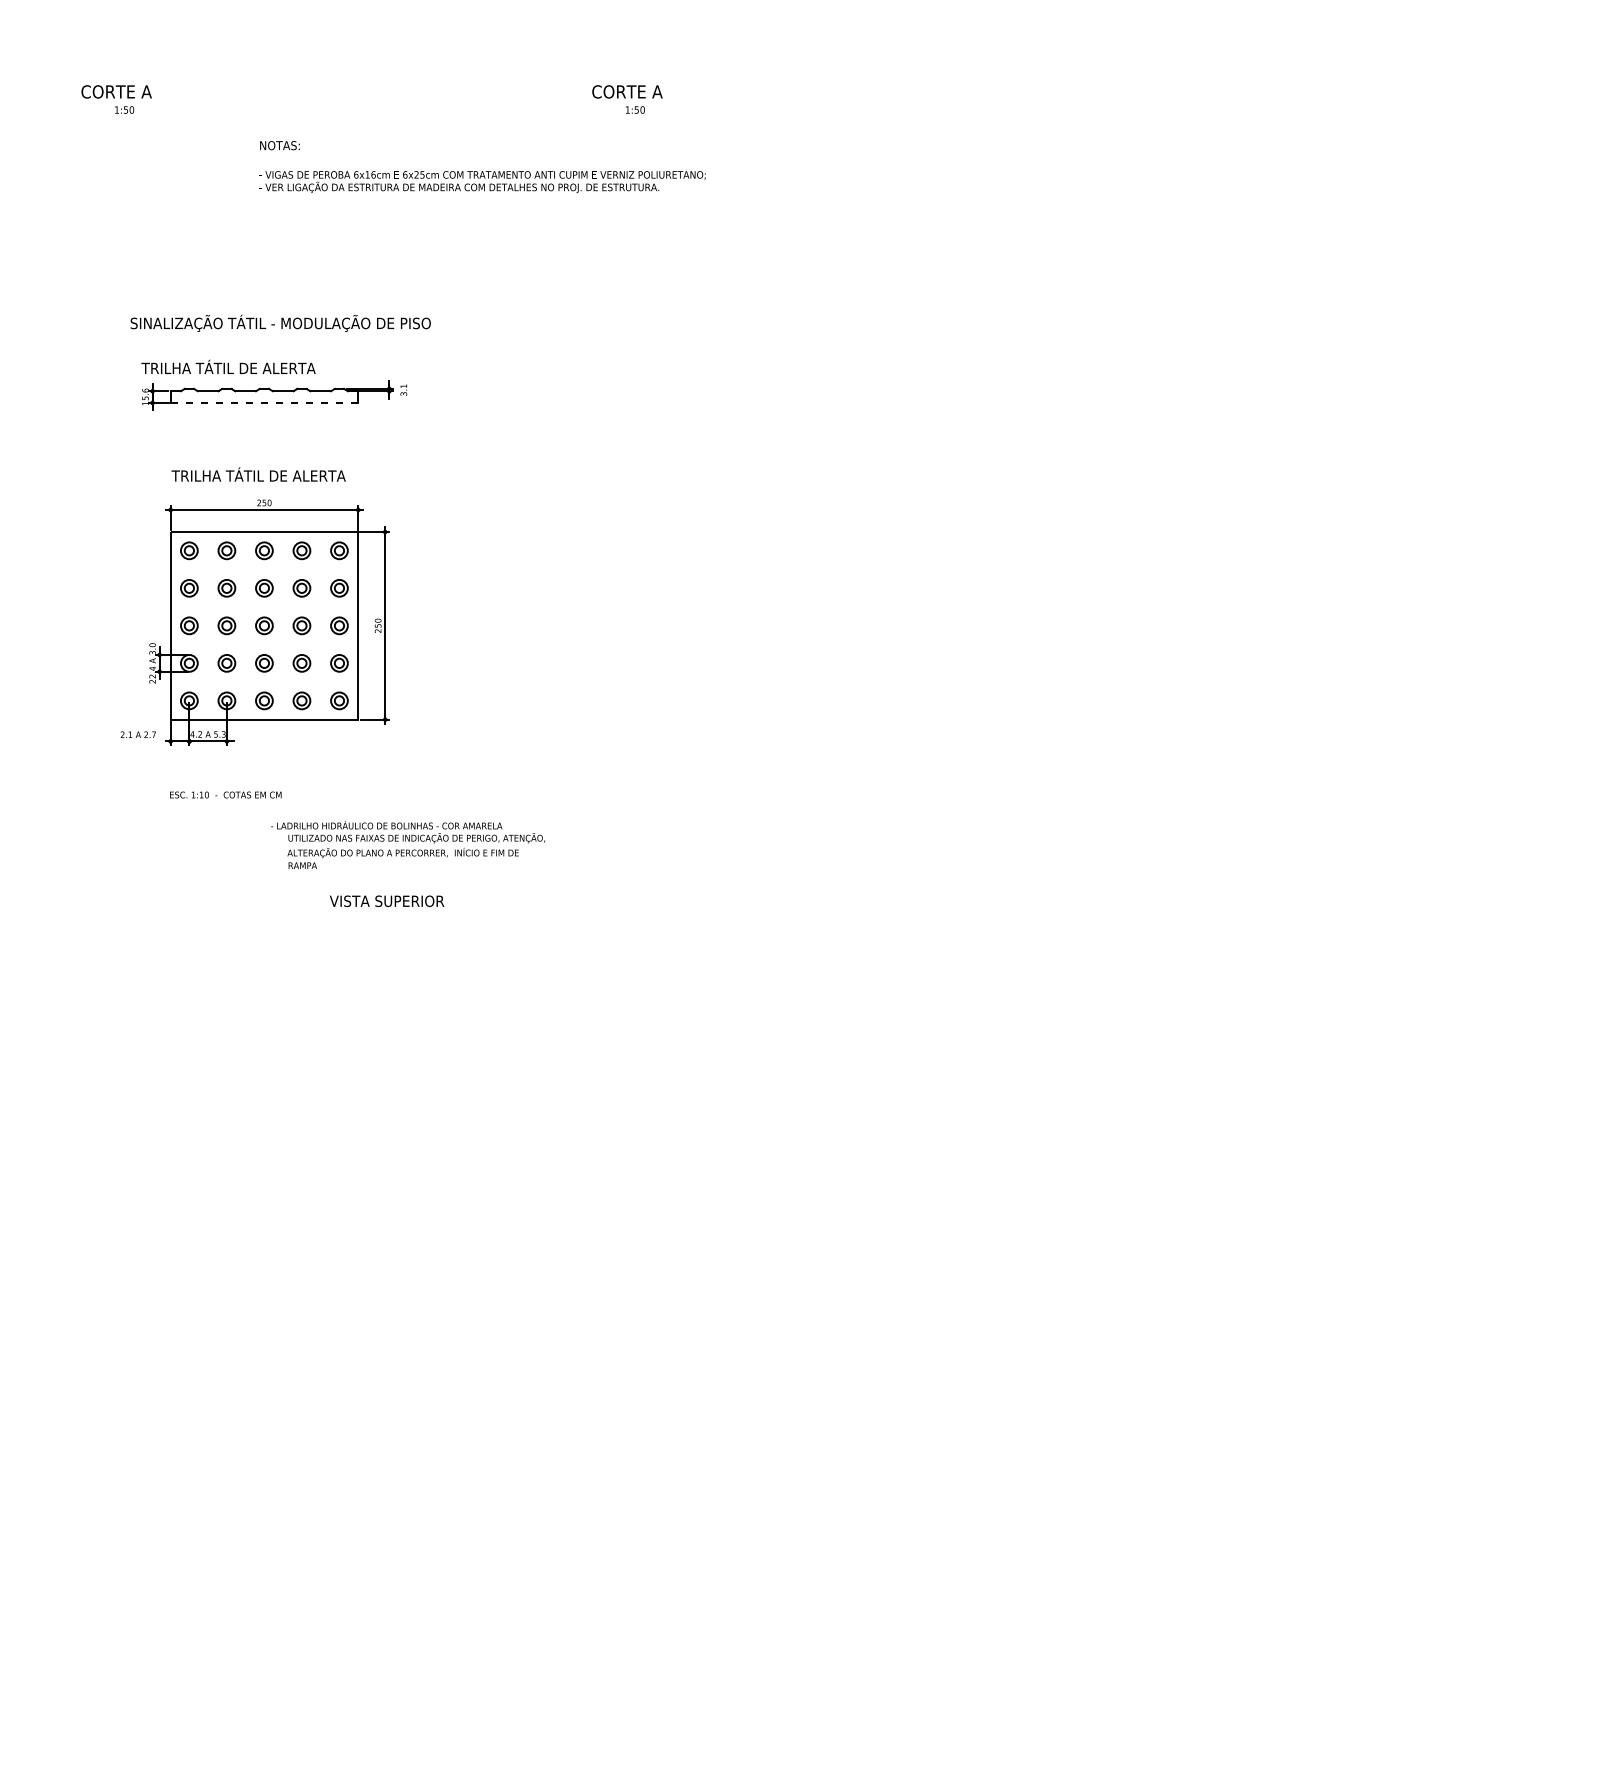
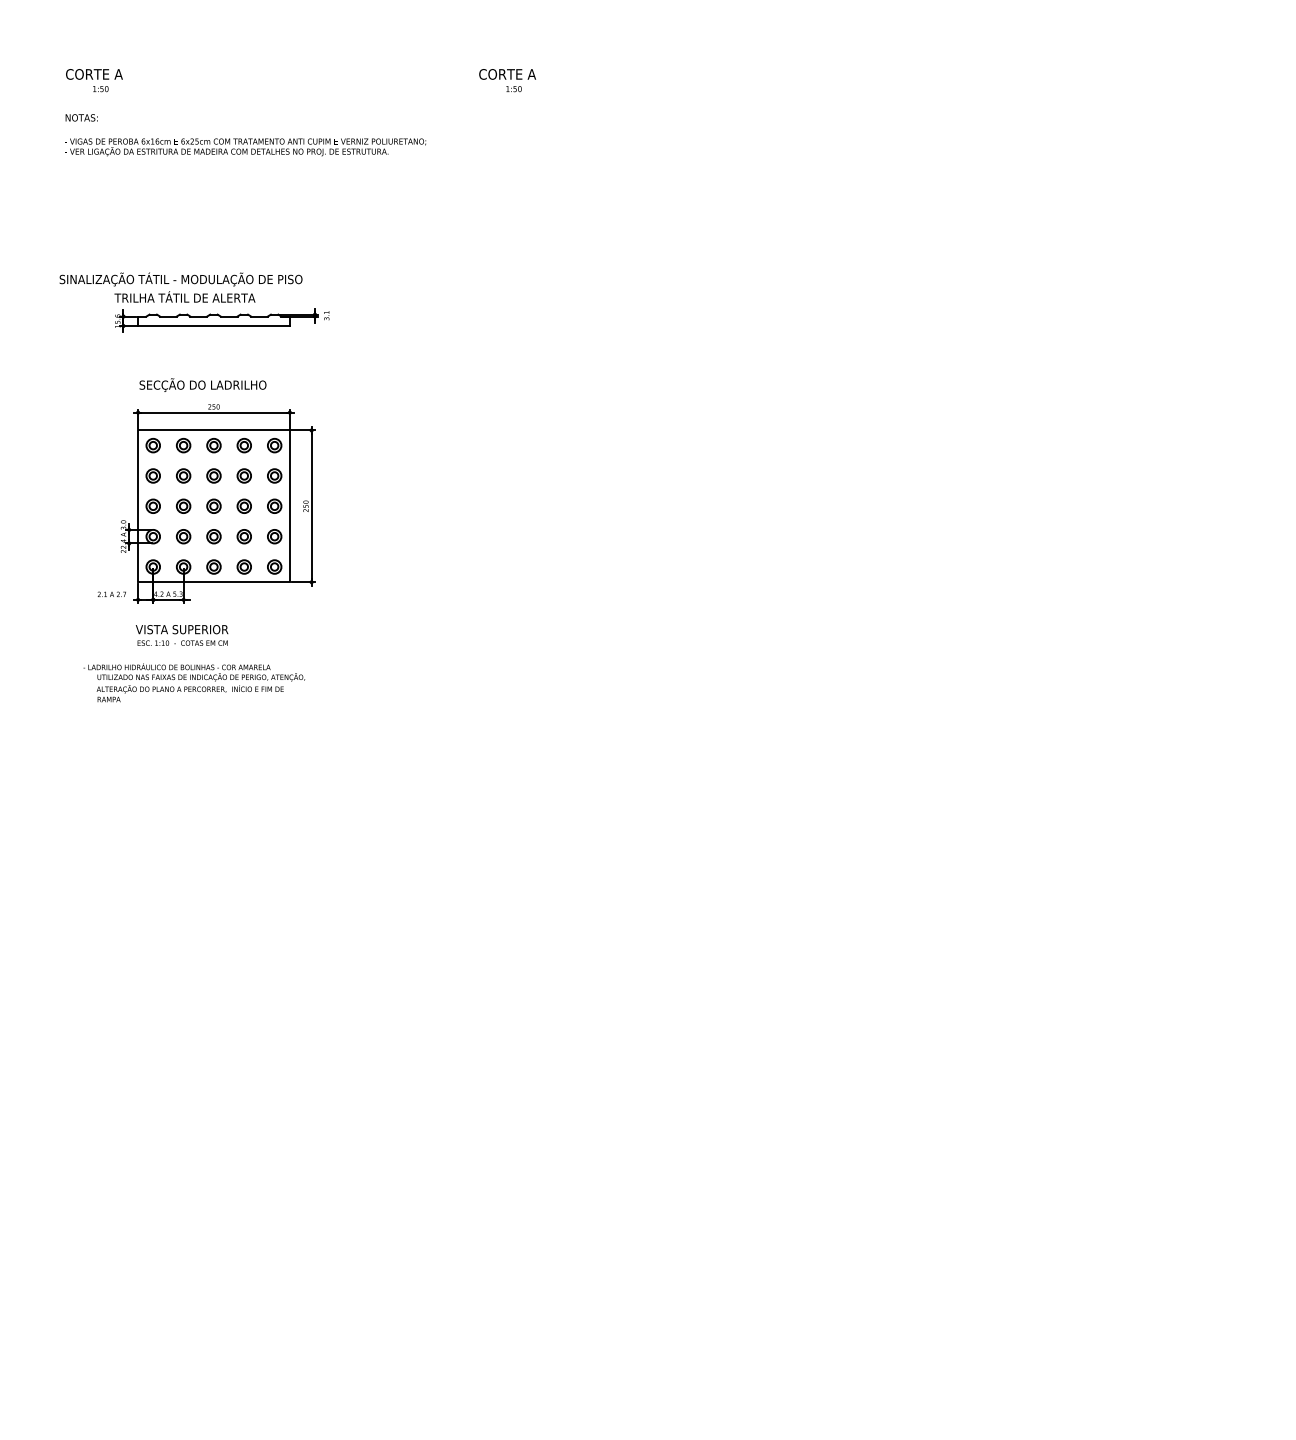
text: (482, 167) -> (245, 135), moved
text: (280, 322) -> (180, 278), moved
line: (264, 402) -> (214, 325), dashed -> solid
text: (258, 475) -> (209, 384), TRILHA TÁTIL DE ALERTA -> SECÇÃO DO LADRILHO
text: (407, 844) -> (193, 682), moved
text: (387, 900) -> (182, 628), moved

